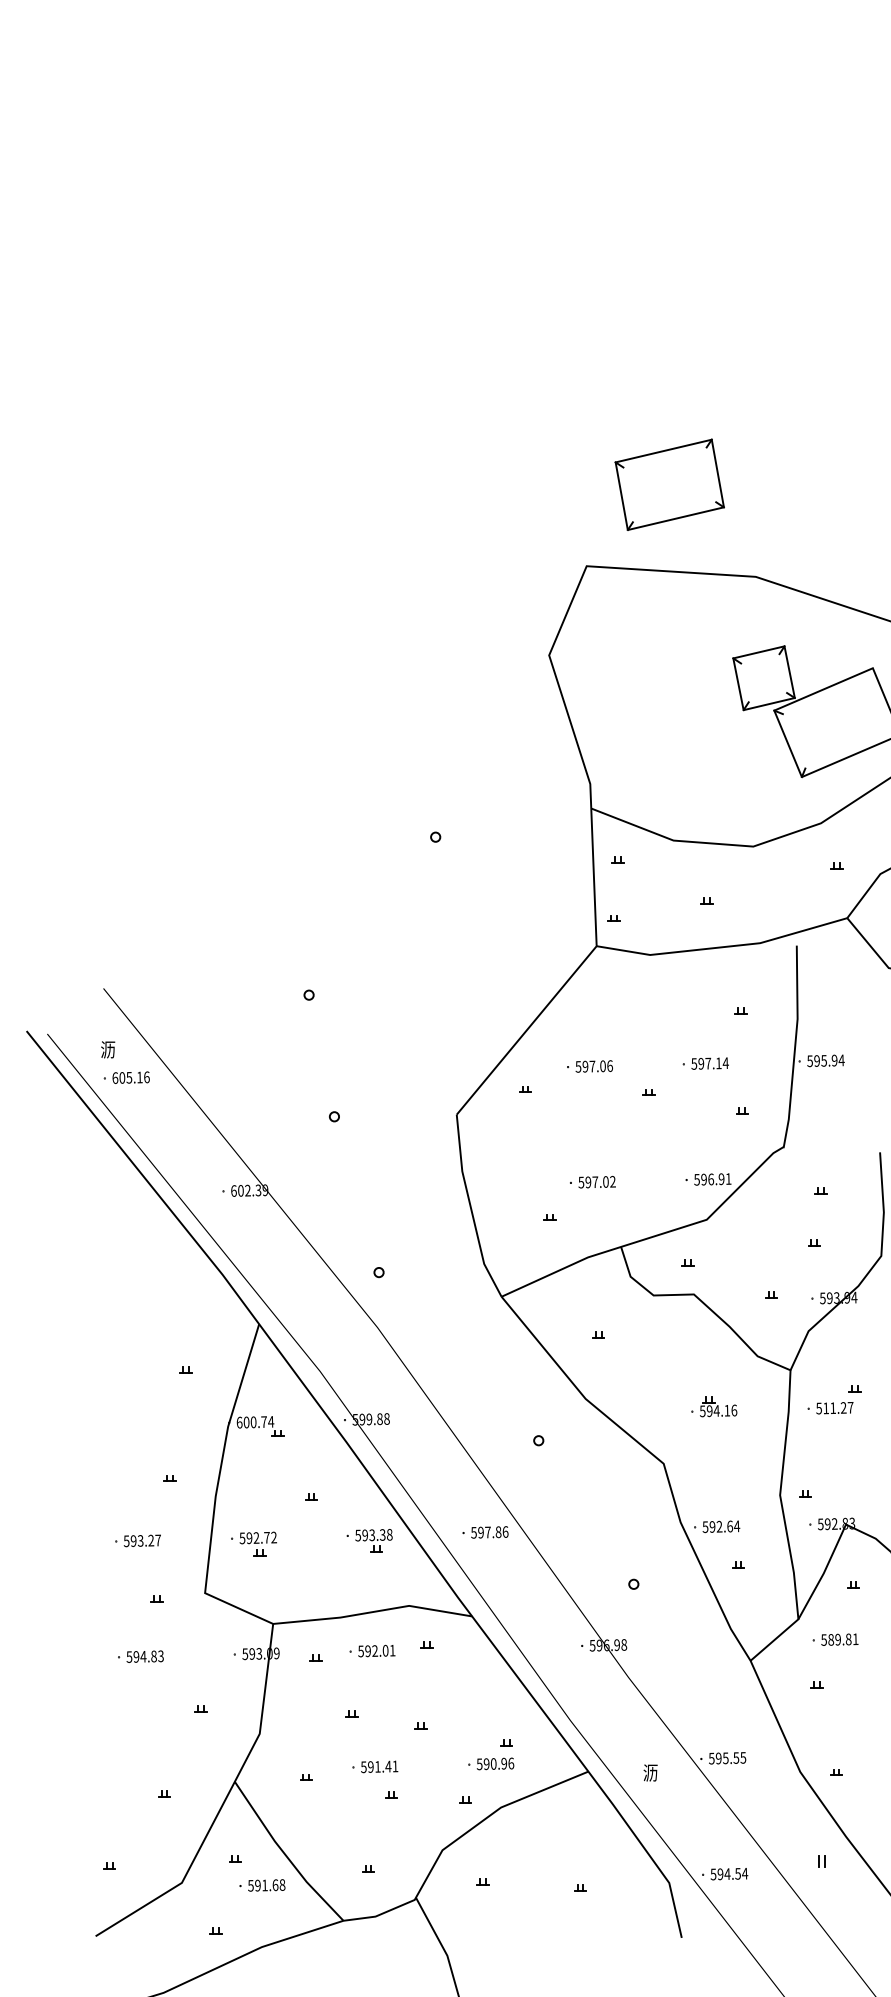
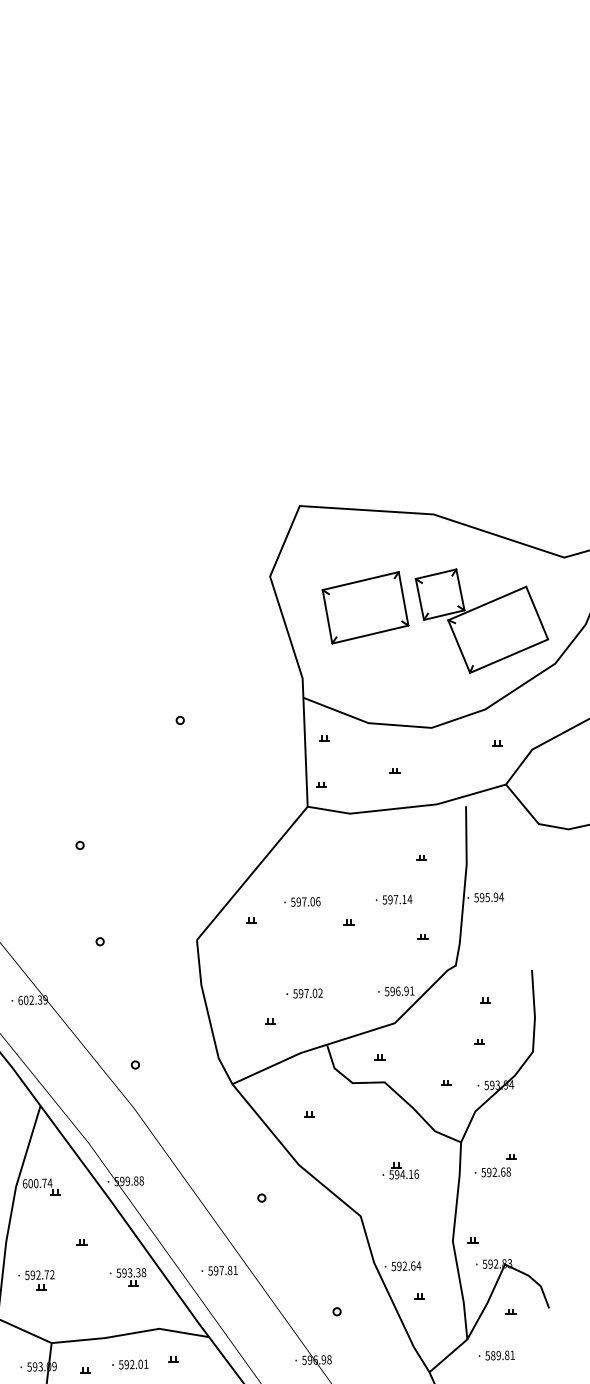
part: (669, 484) -> (365, 607), moved
text: (838, 1407) -> (499, 1171), 511.27 -> 592.68
text: (505, 1531) -> (235, 1269), 597.86 -> 597.81

